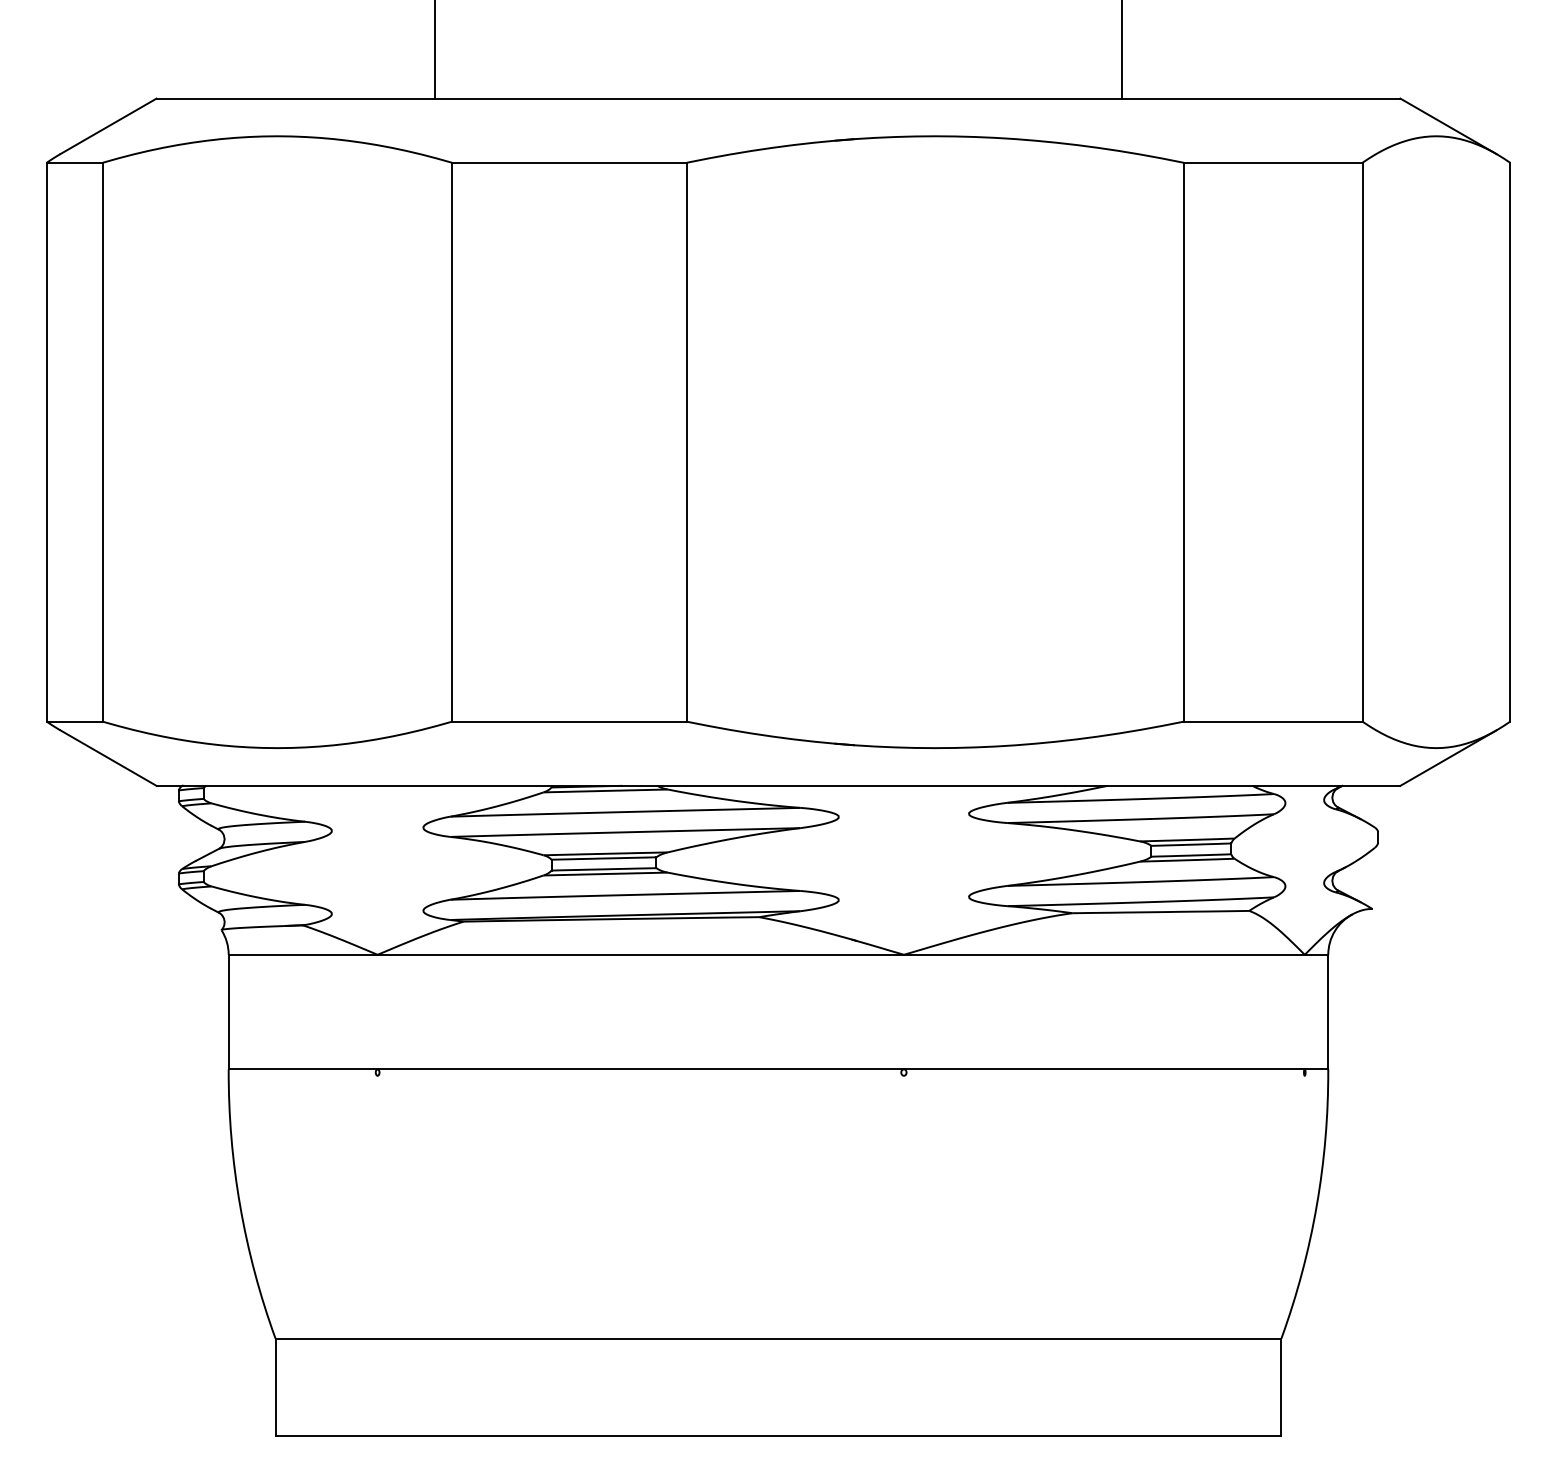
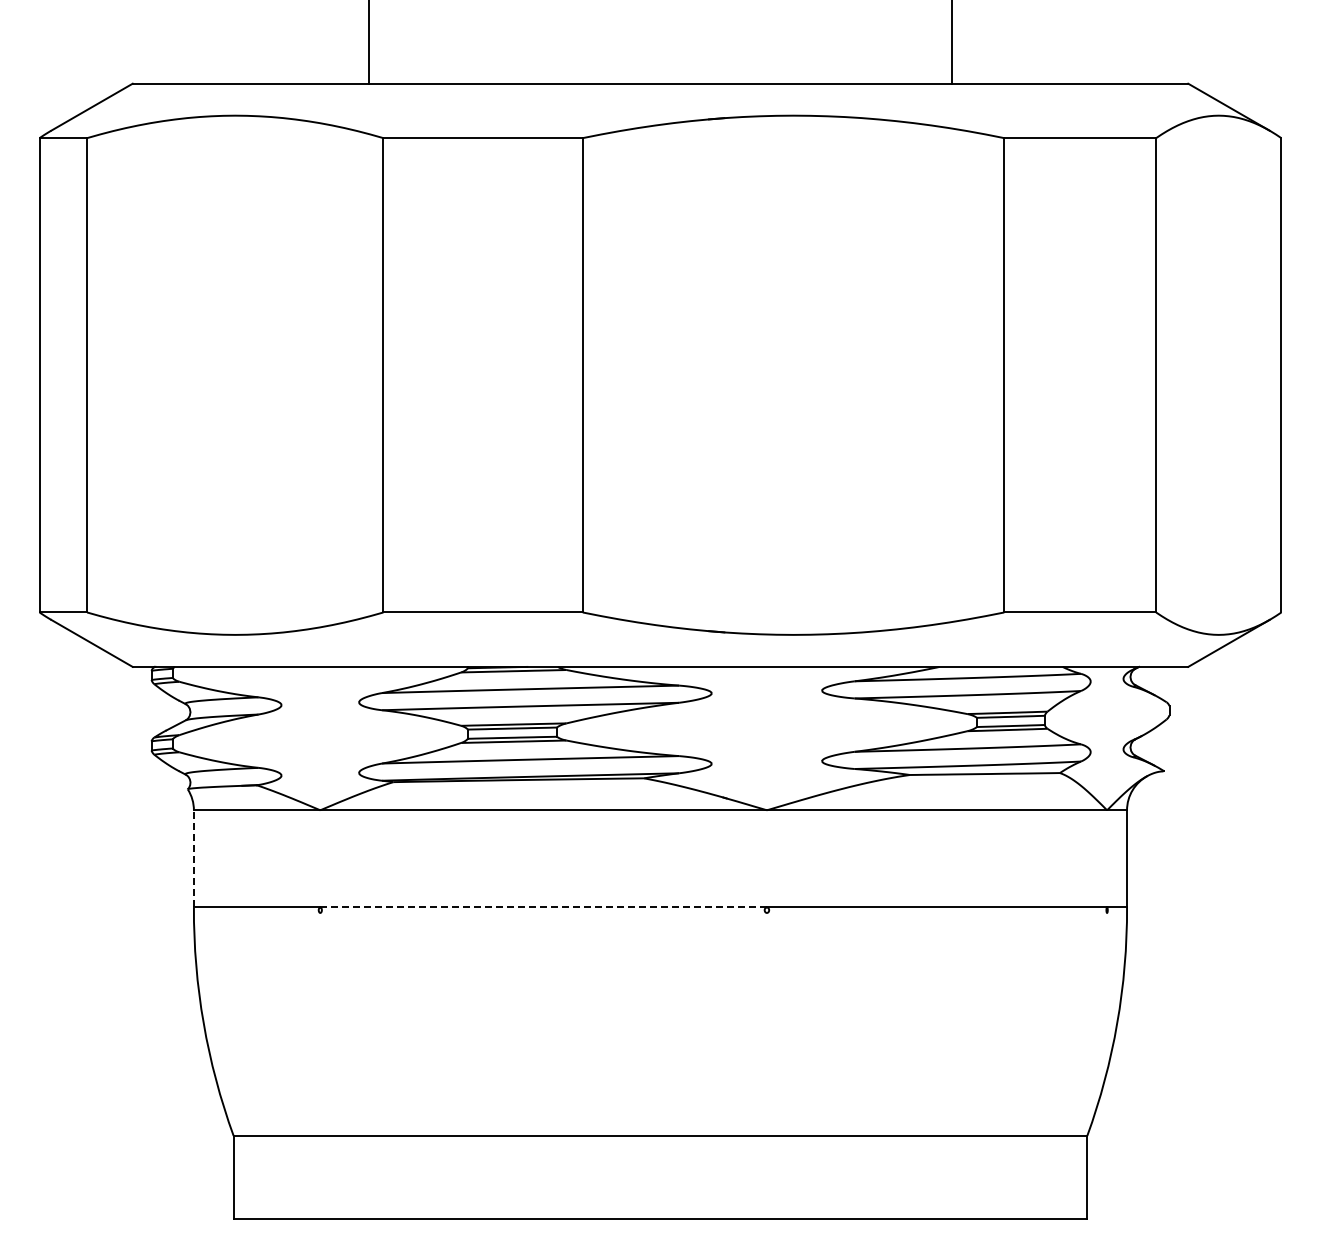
line: (228, 1011) -> (193, 858), solid -> dashed
line: (640, 1069) -> (543, 907), solid -> dashed

